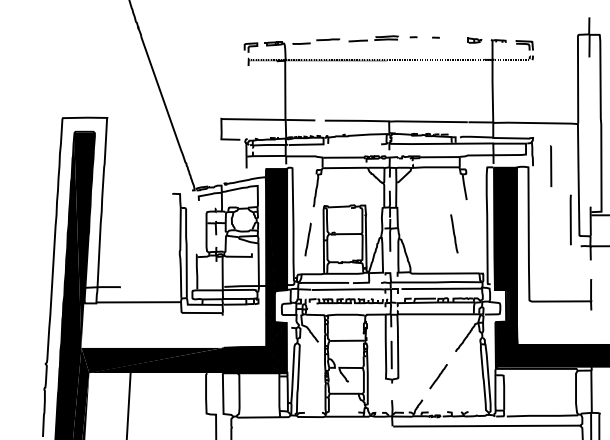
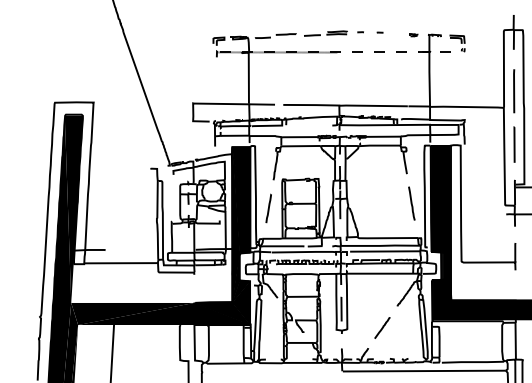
part: (474, 40) -> (413, 35), size x0.62
line: (551, 165) -> (514, 144), moved
line: (570, 219) -> (513, 90), moved
line: (454, 233) -> (411, 203), moved

